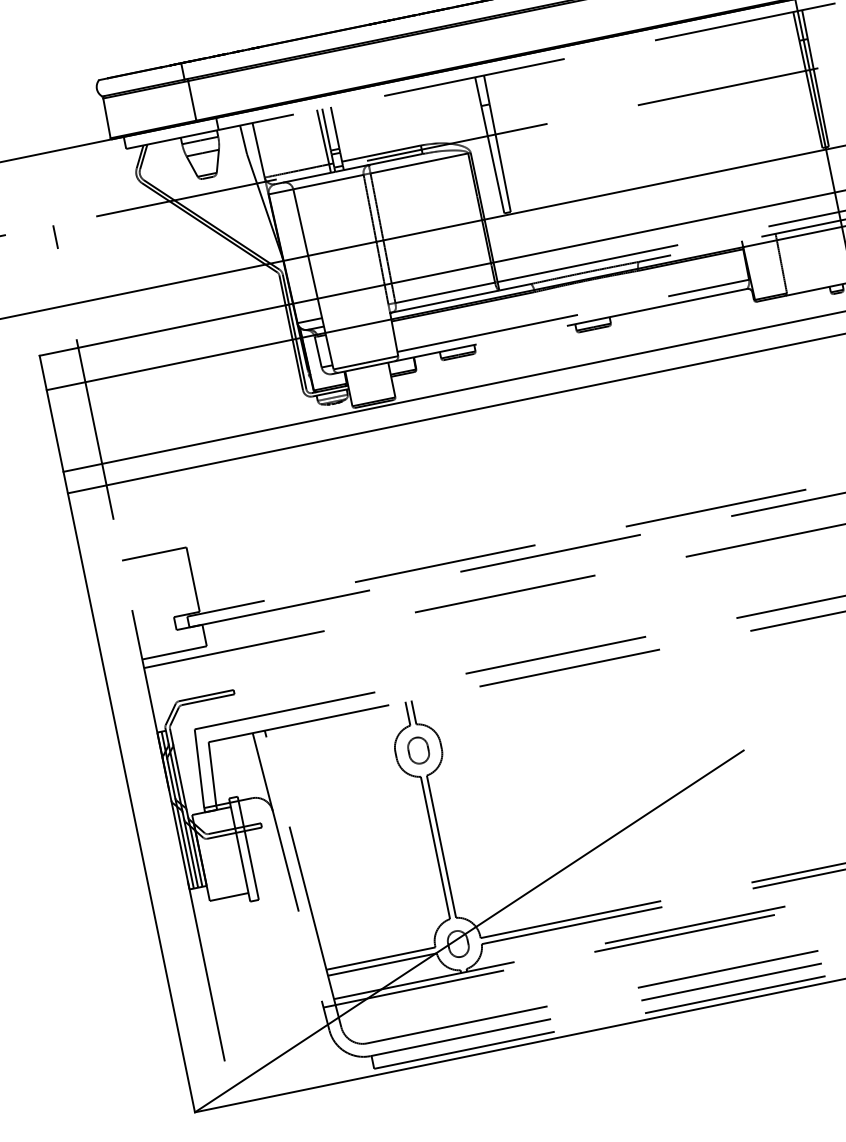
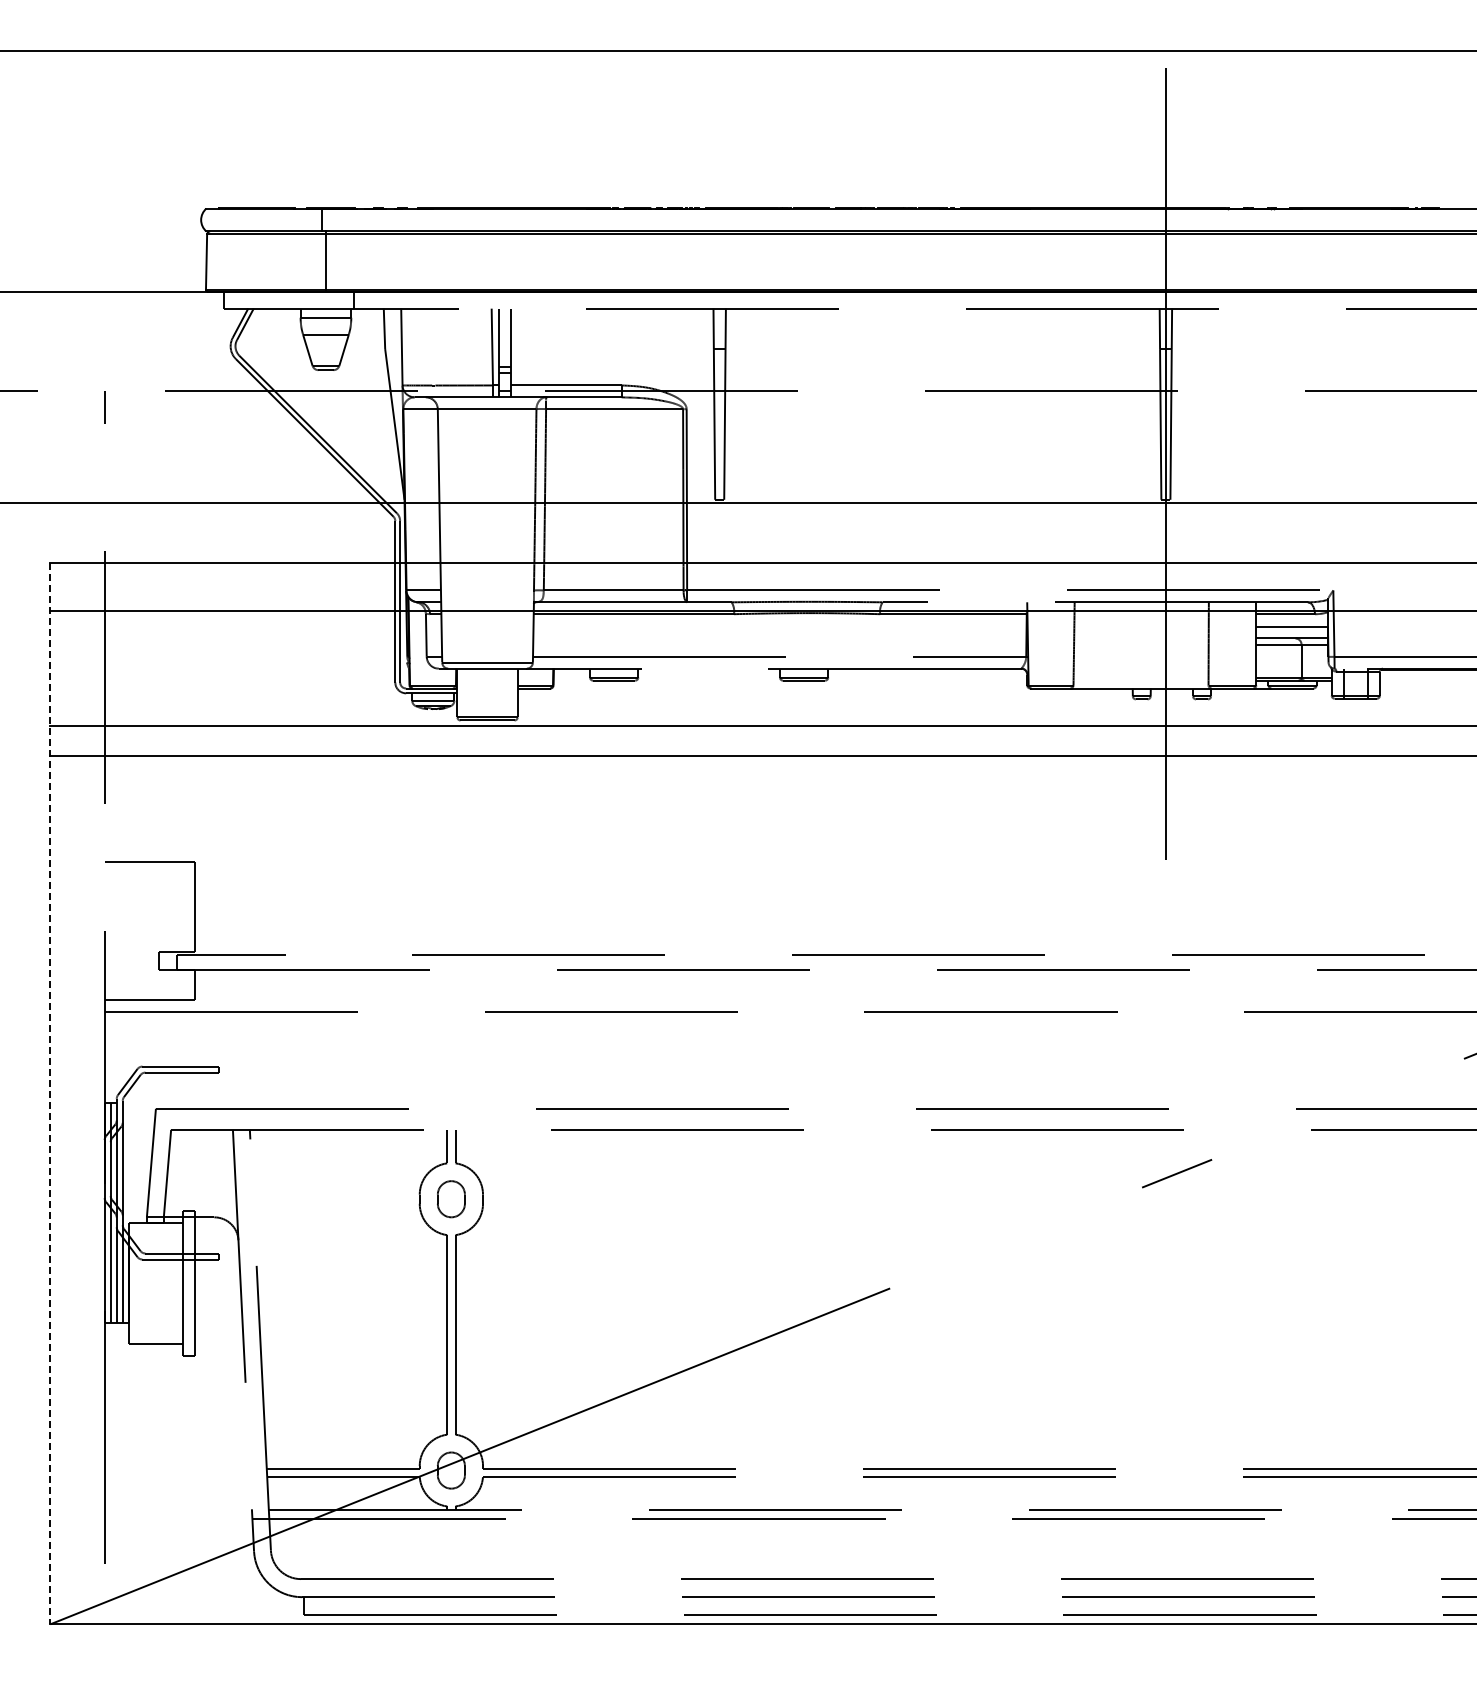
line: (117, 733) -> (50, 1093), solid -> dashed

